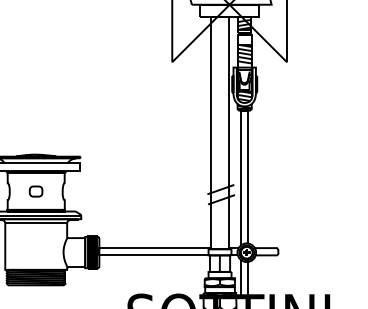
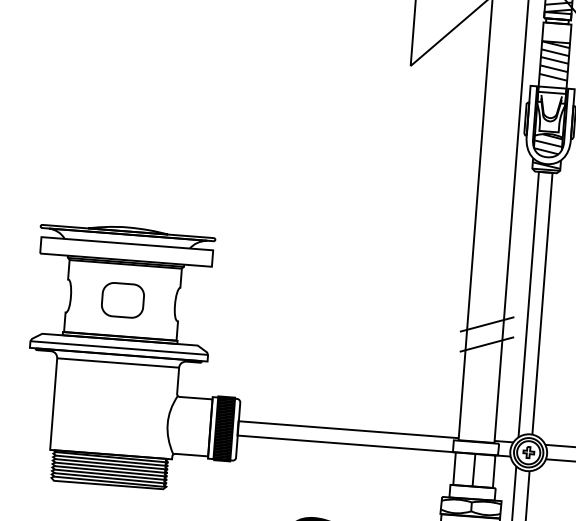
part: (35, 191) -> (121, 300), size x1.67

